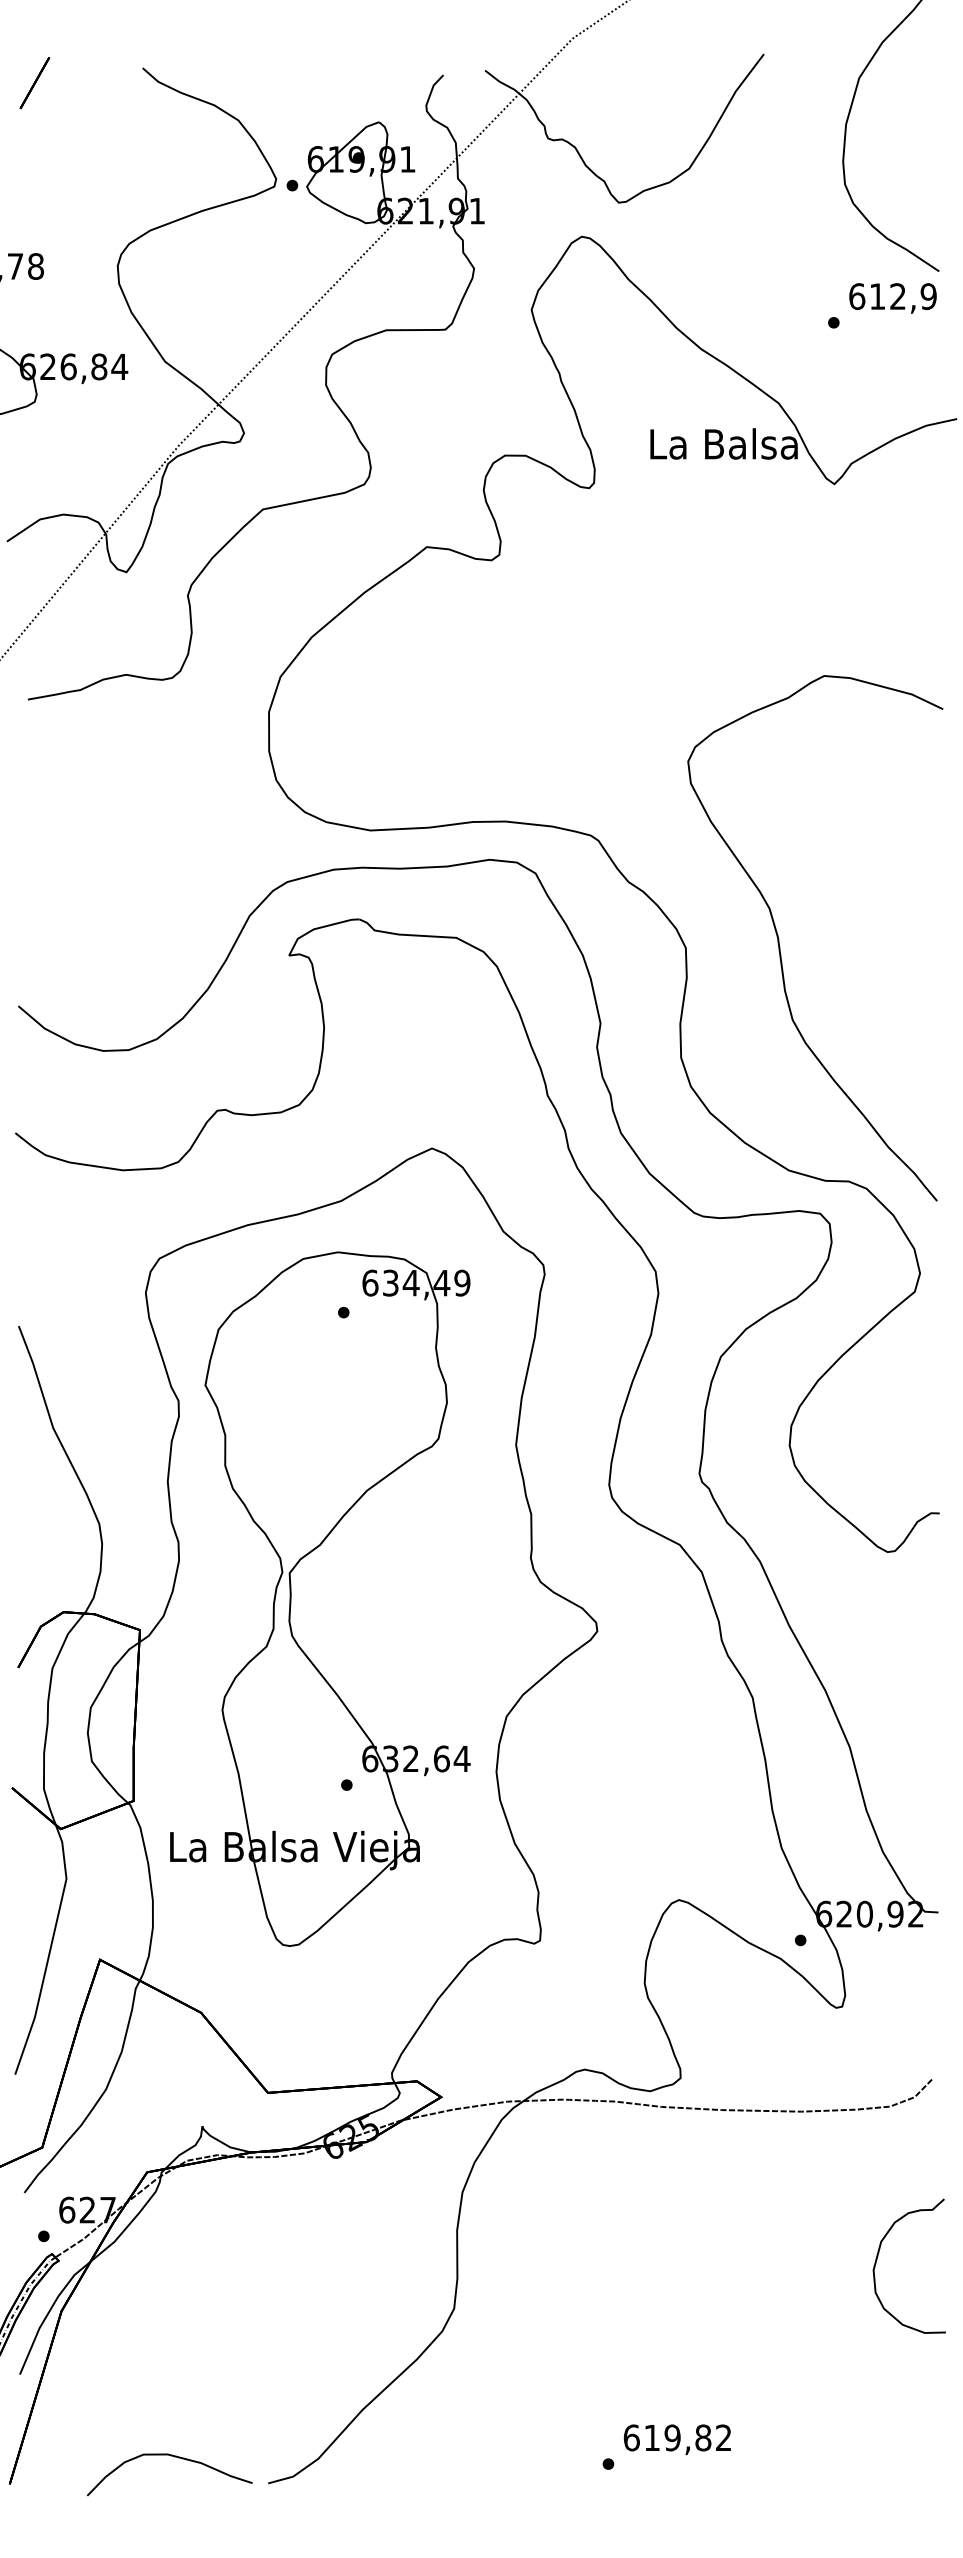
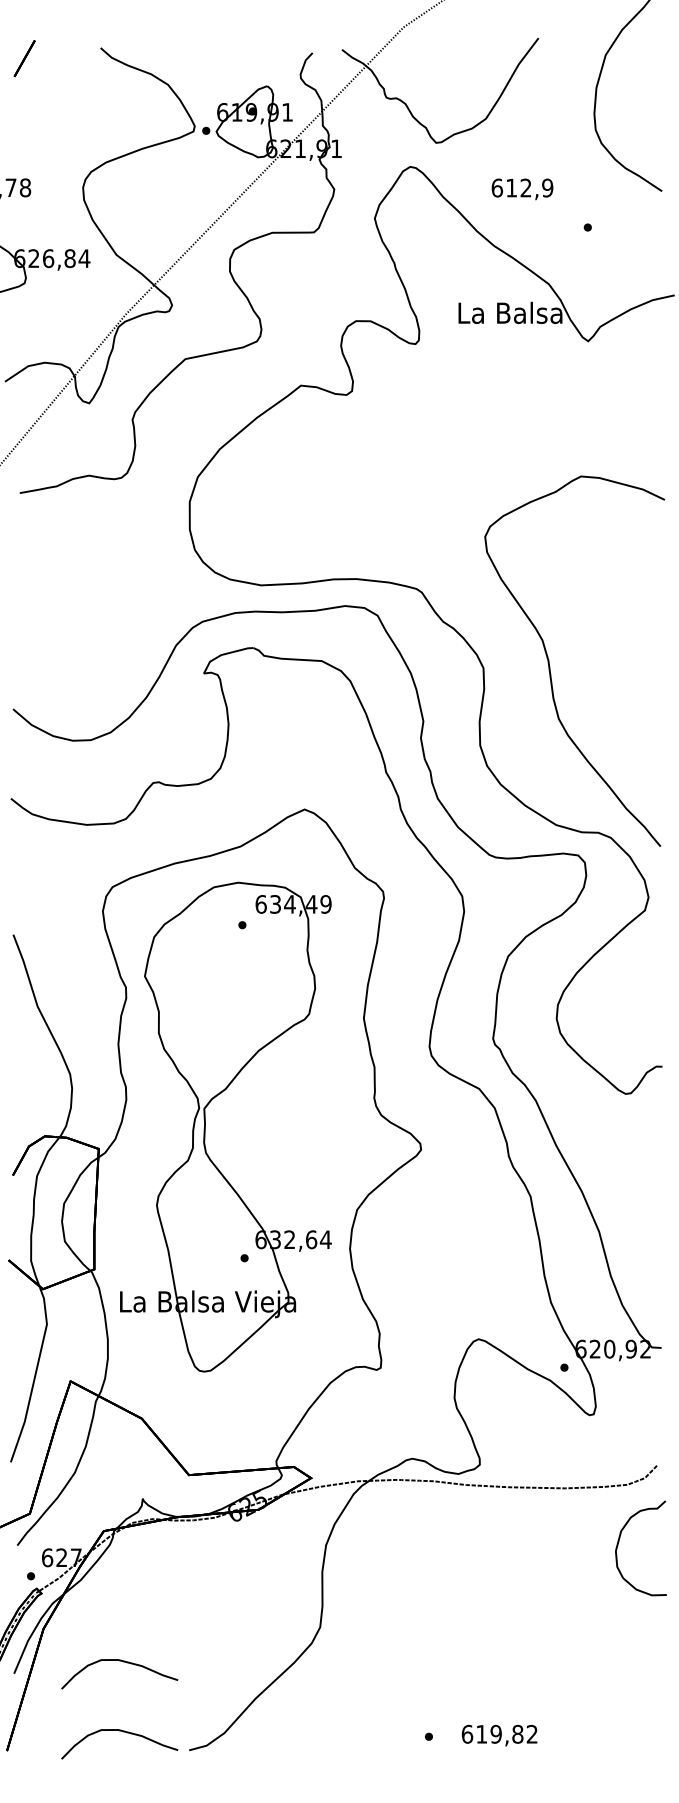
text: (892, 298) -> (522, 189), moved
curve: (878, 2257) -> (619, 1542), moved
curve: (175, 2358) -> (123, 1662), added
text: (677, 2439) -> (499, 1735), moved

